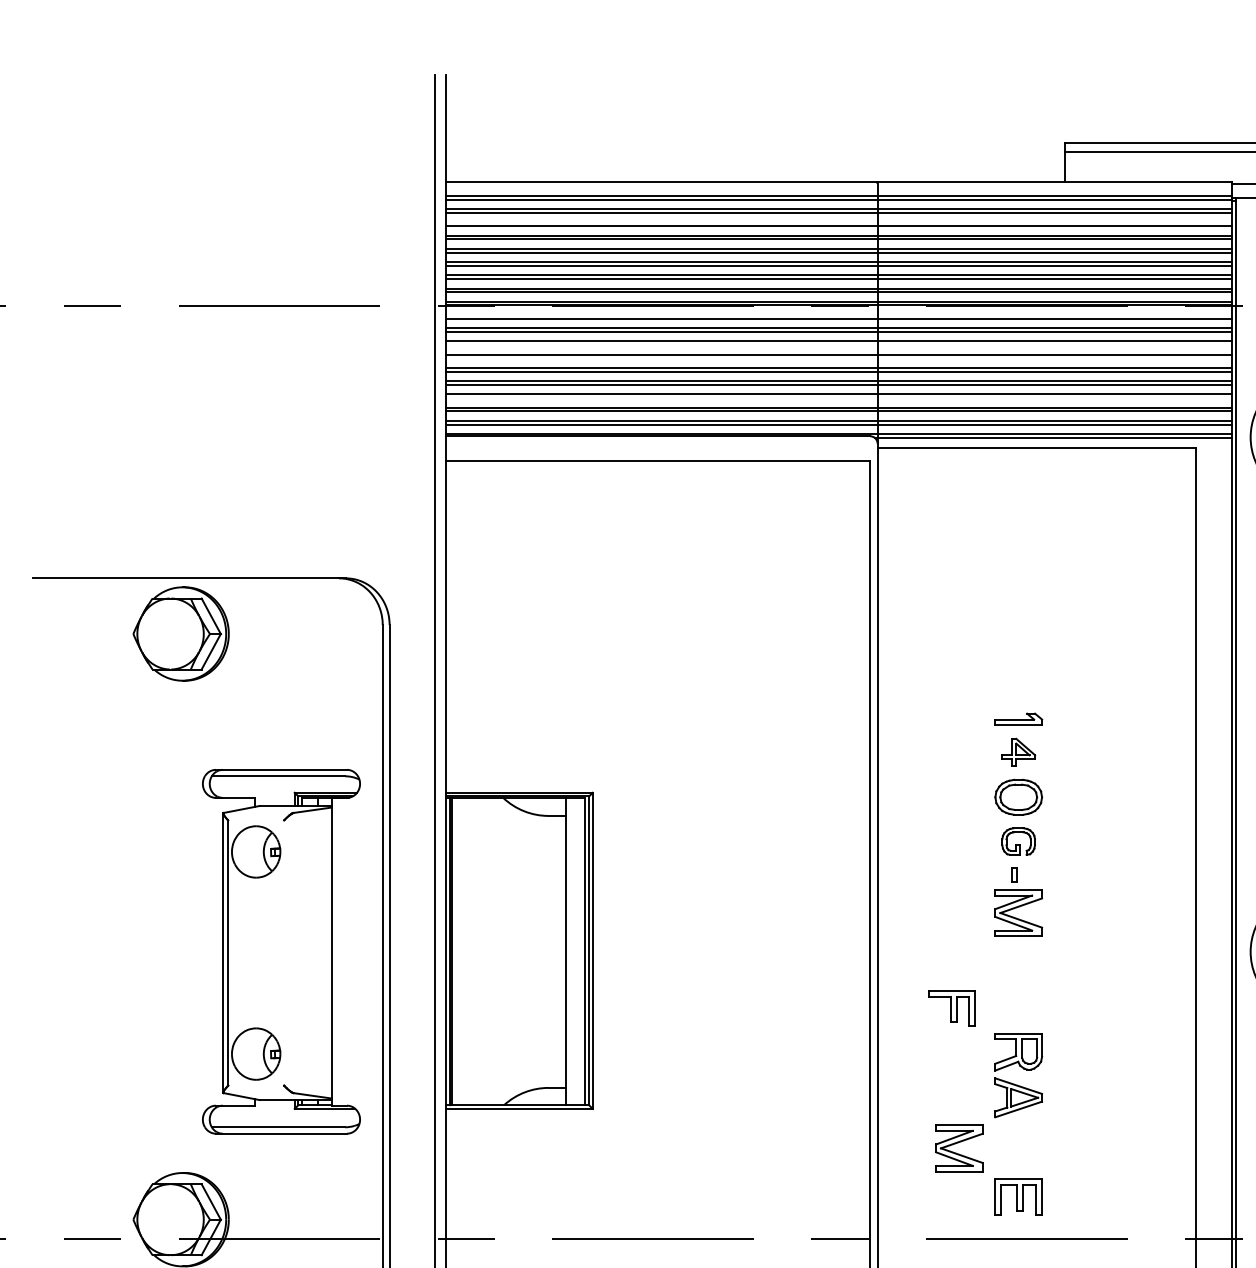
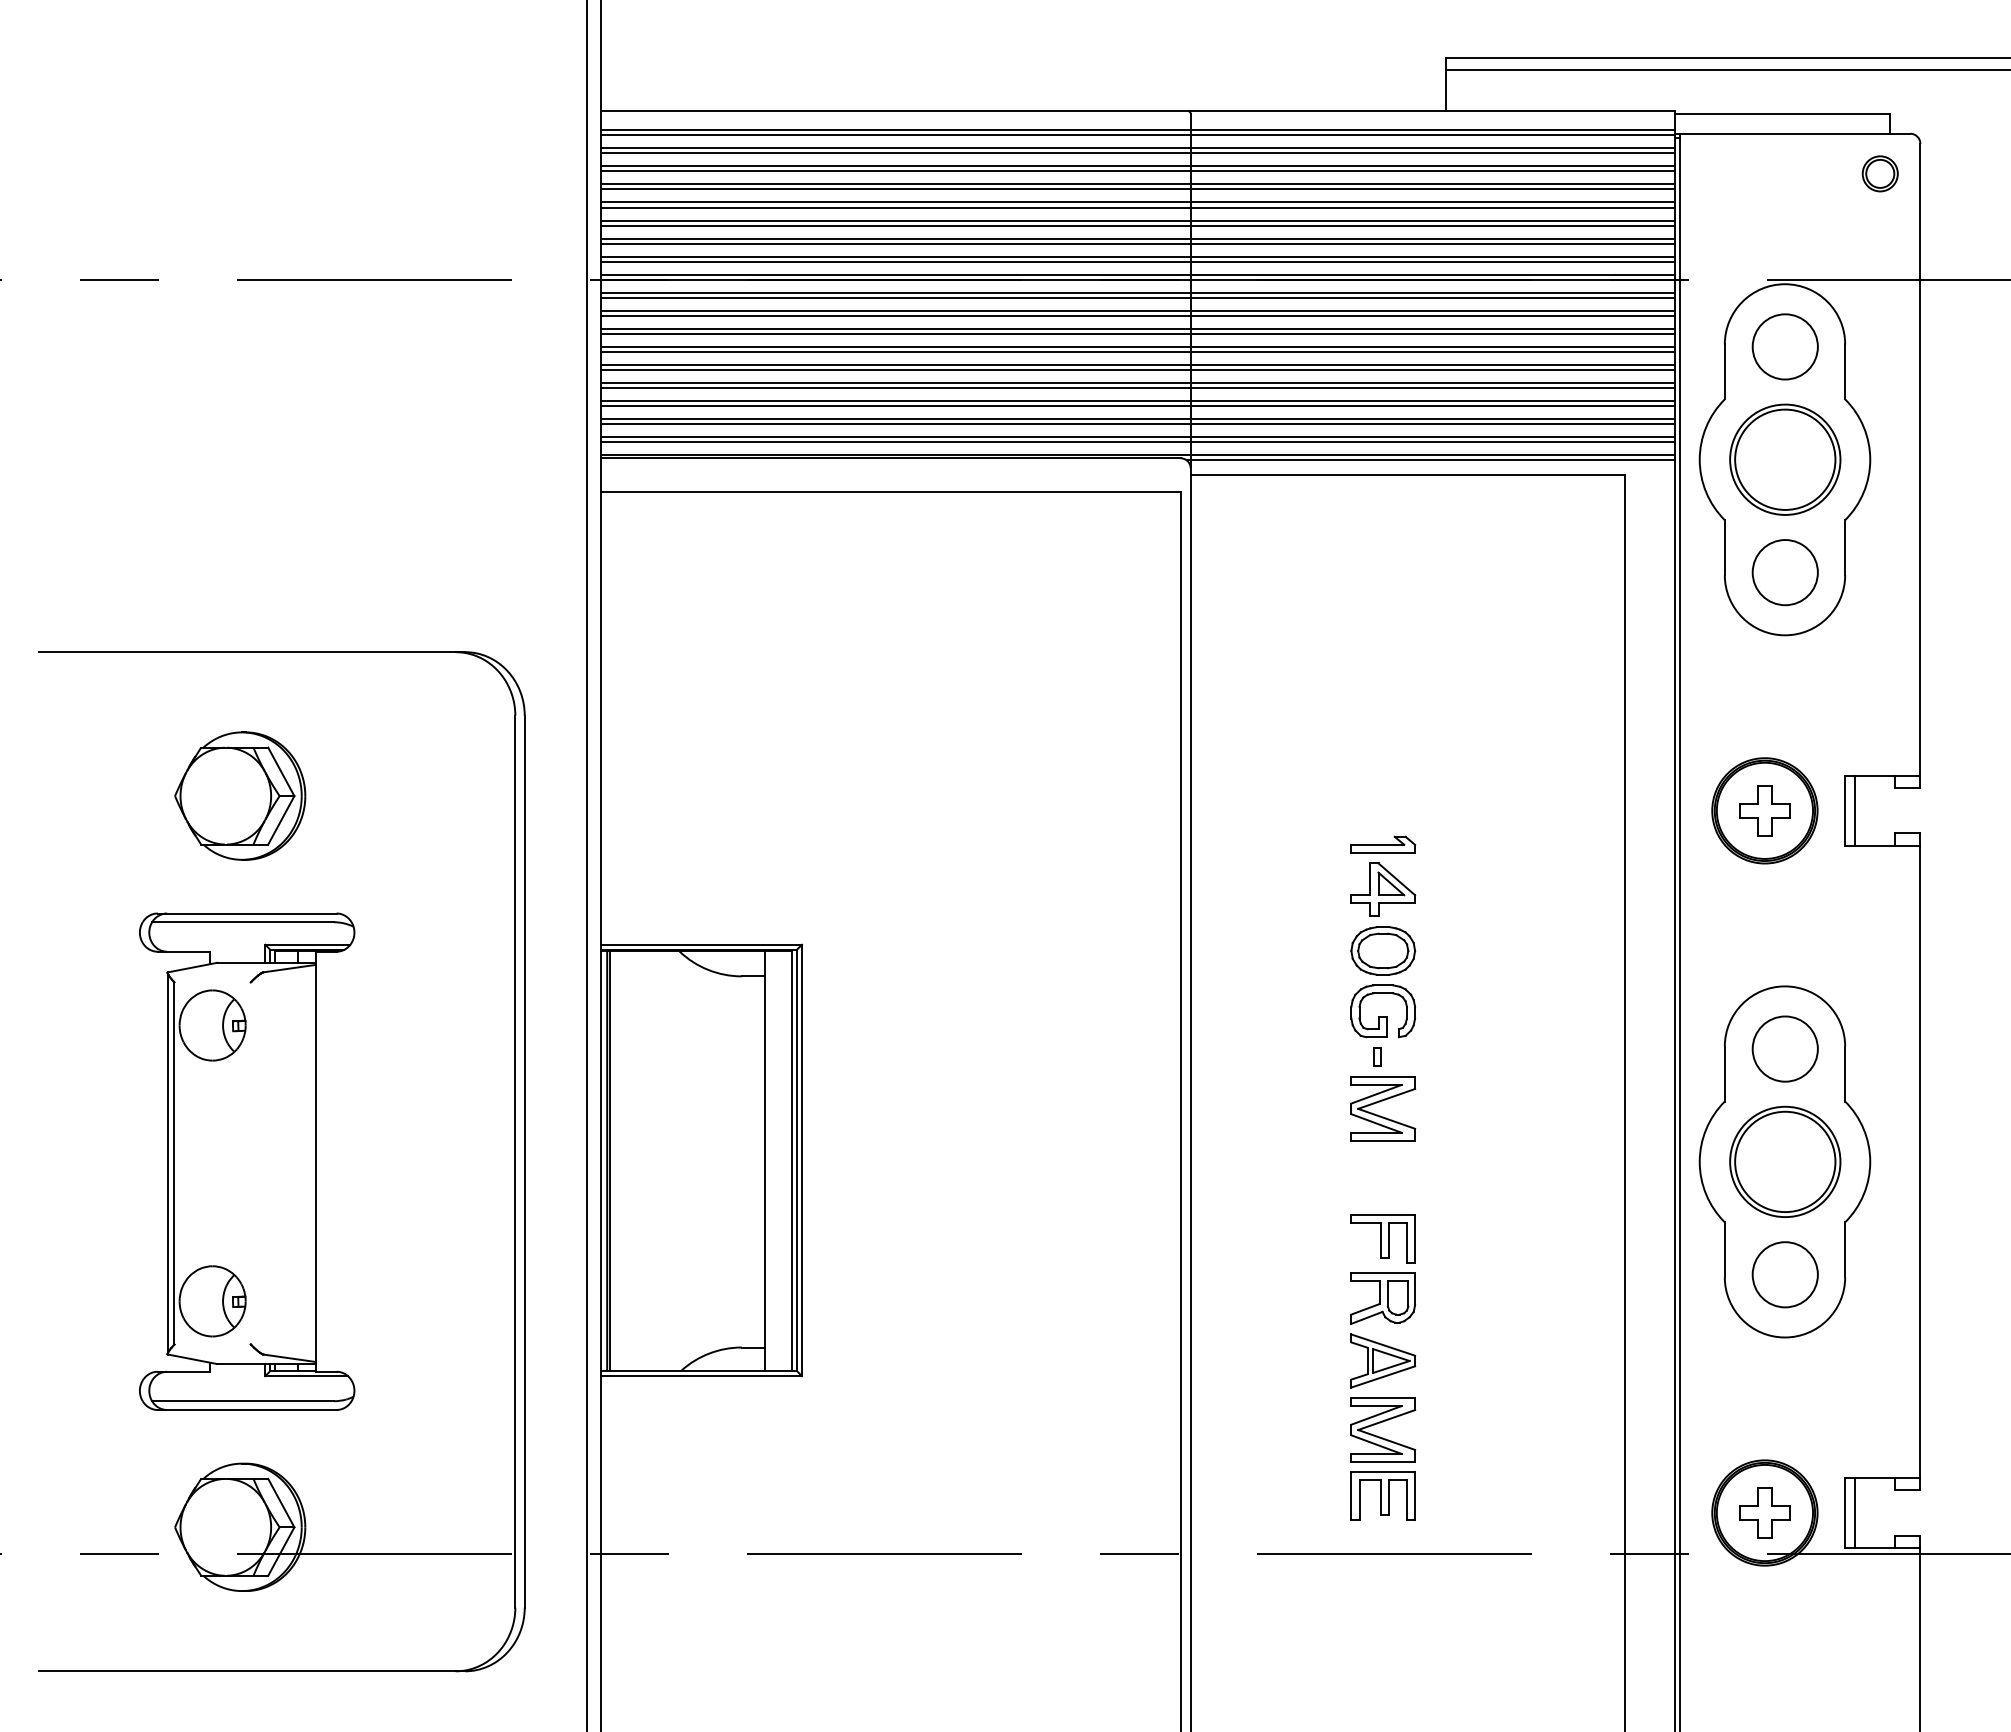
line: (838, 222) -> (1137, 166), added
line: (838, 314) -> (1137, 292), added
line: (838, 344) -> (1137, 333), added
line: (838, 358) -> (1137, 351), added
line: (838, 398) -> (1137, 406), added
part: (181, 633) -> (240, 795), moved
part: (1018, 752) -> (1383, 889), size x1.43
part: (1018, 841) -> (1382, 1011), size x1.43
part: (281, 951) -> (247, 1161), moved
part: (951, 1008) -> (1382, 1238), moved
part: (957, 1143) -> (1380, 1423), moved

